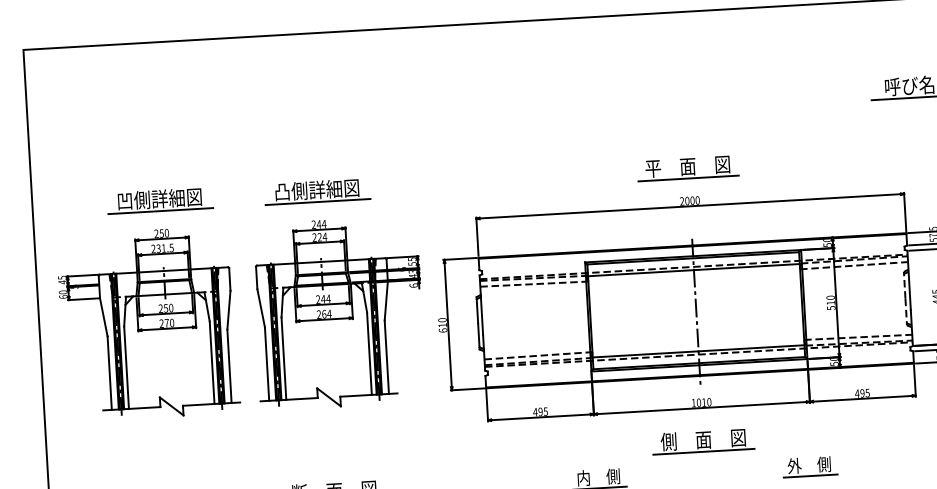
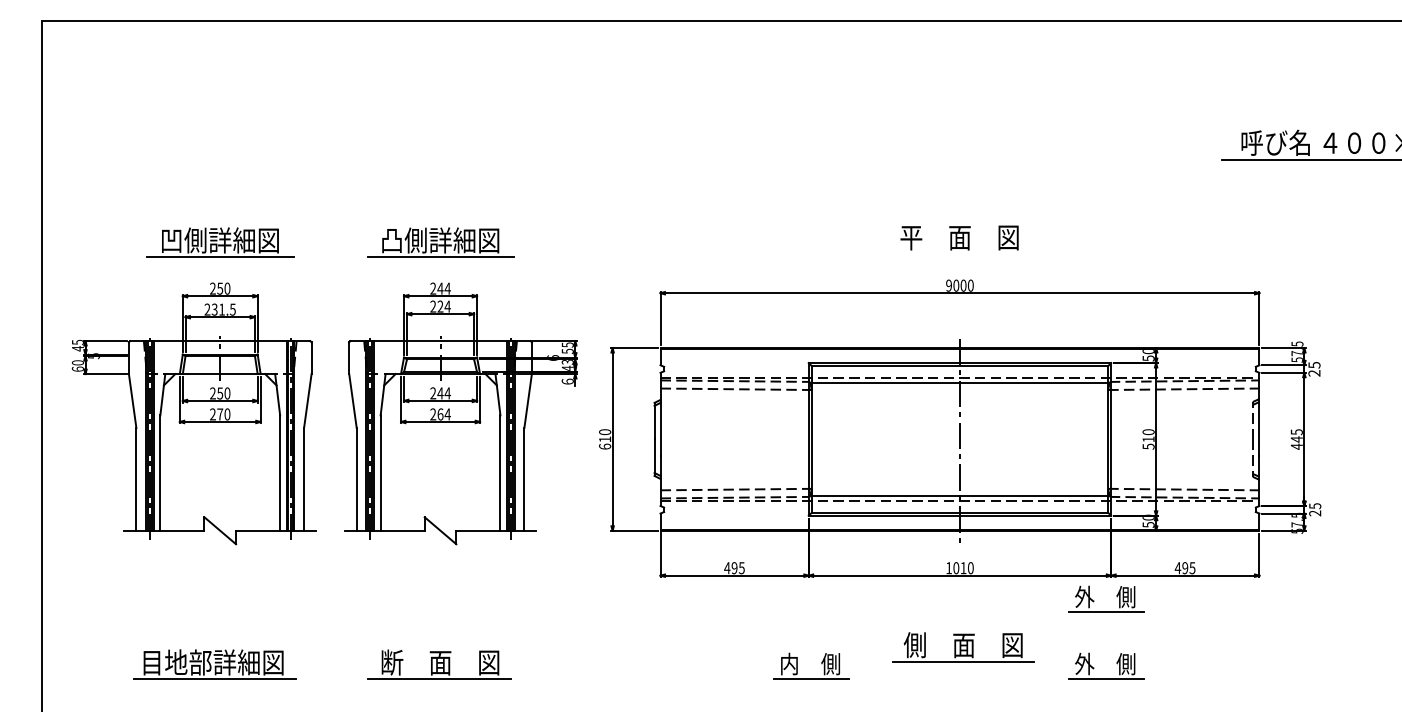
line: (688, 178) -> (959, 254), removed
text: (681, 201) -> (948, 285), 2000 -> 9000
part: (814, 416) -> (1116, 596), added
part: (703, 441) -> (963, 647), moved

